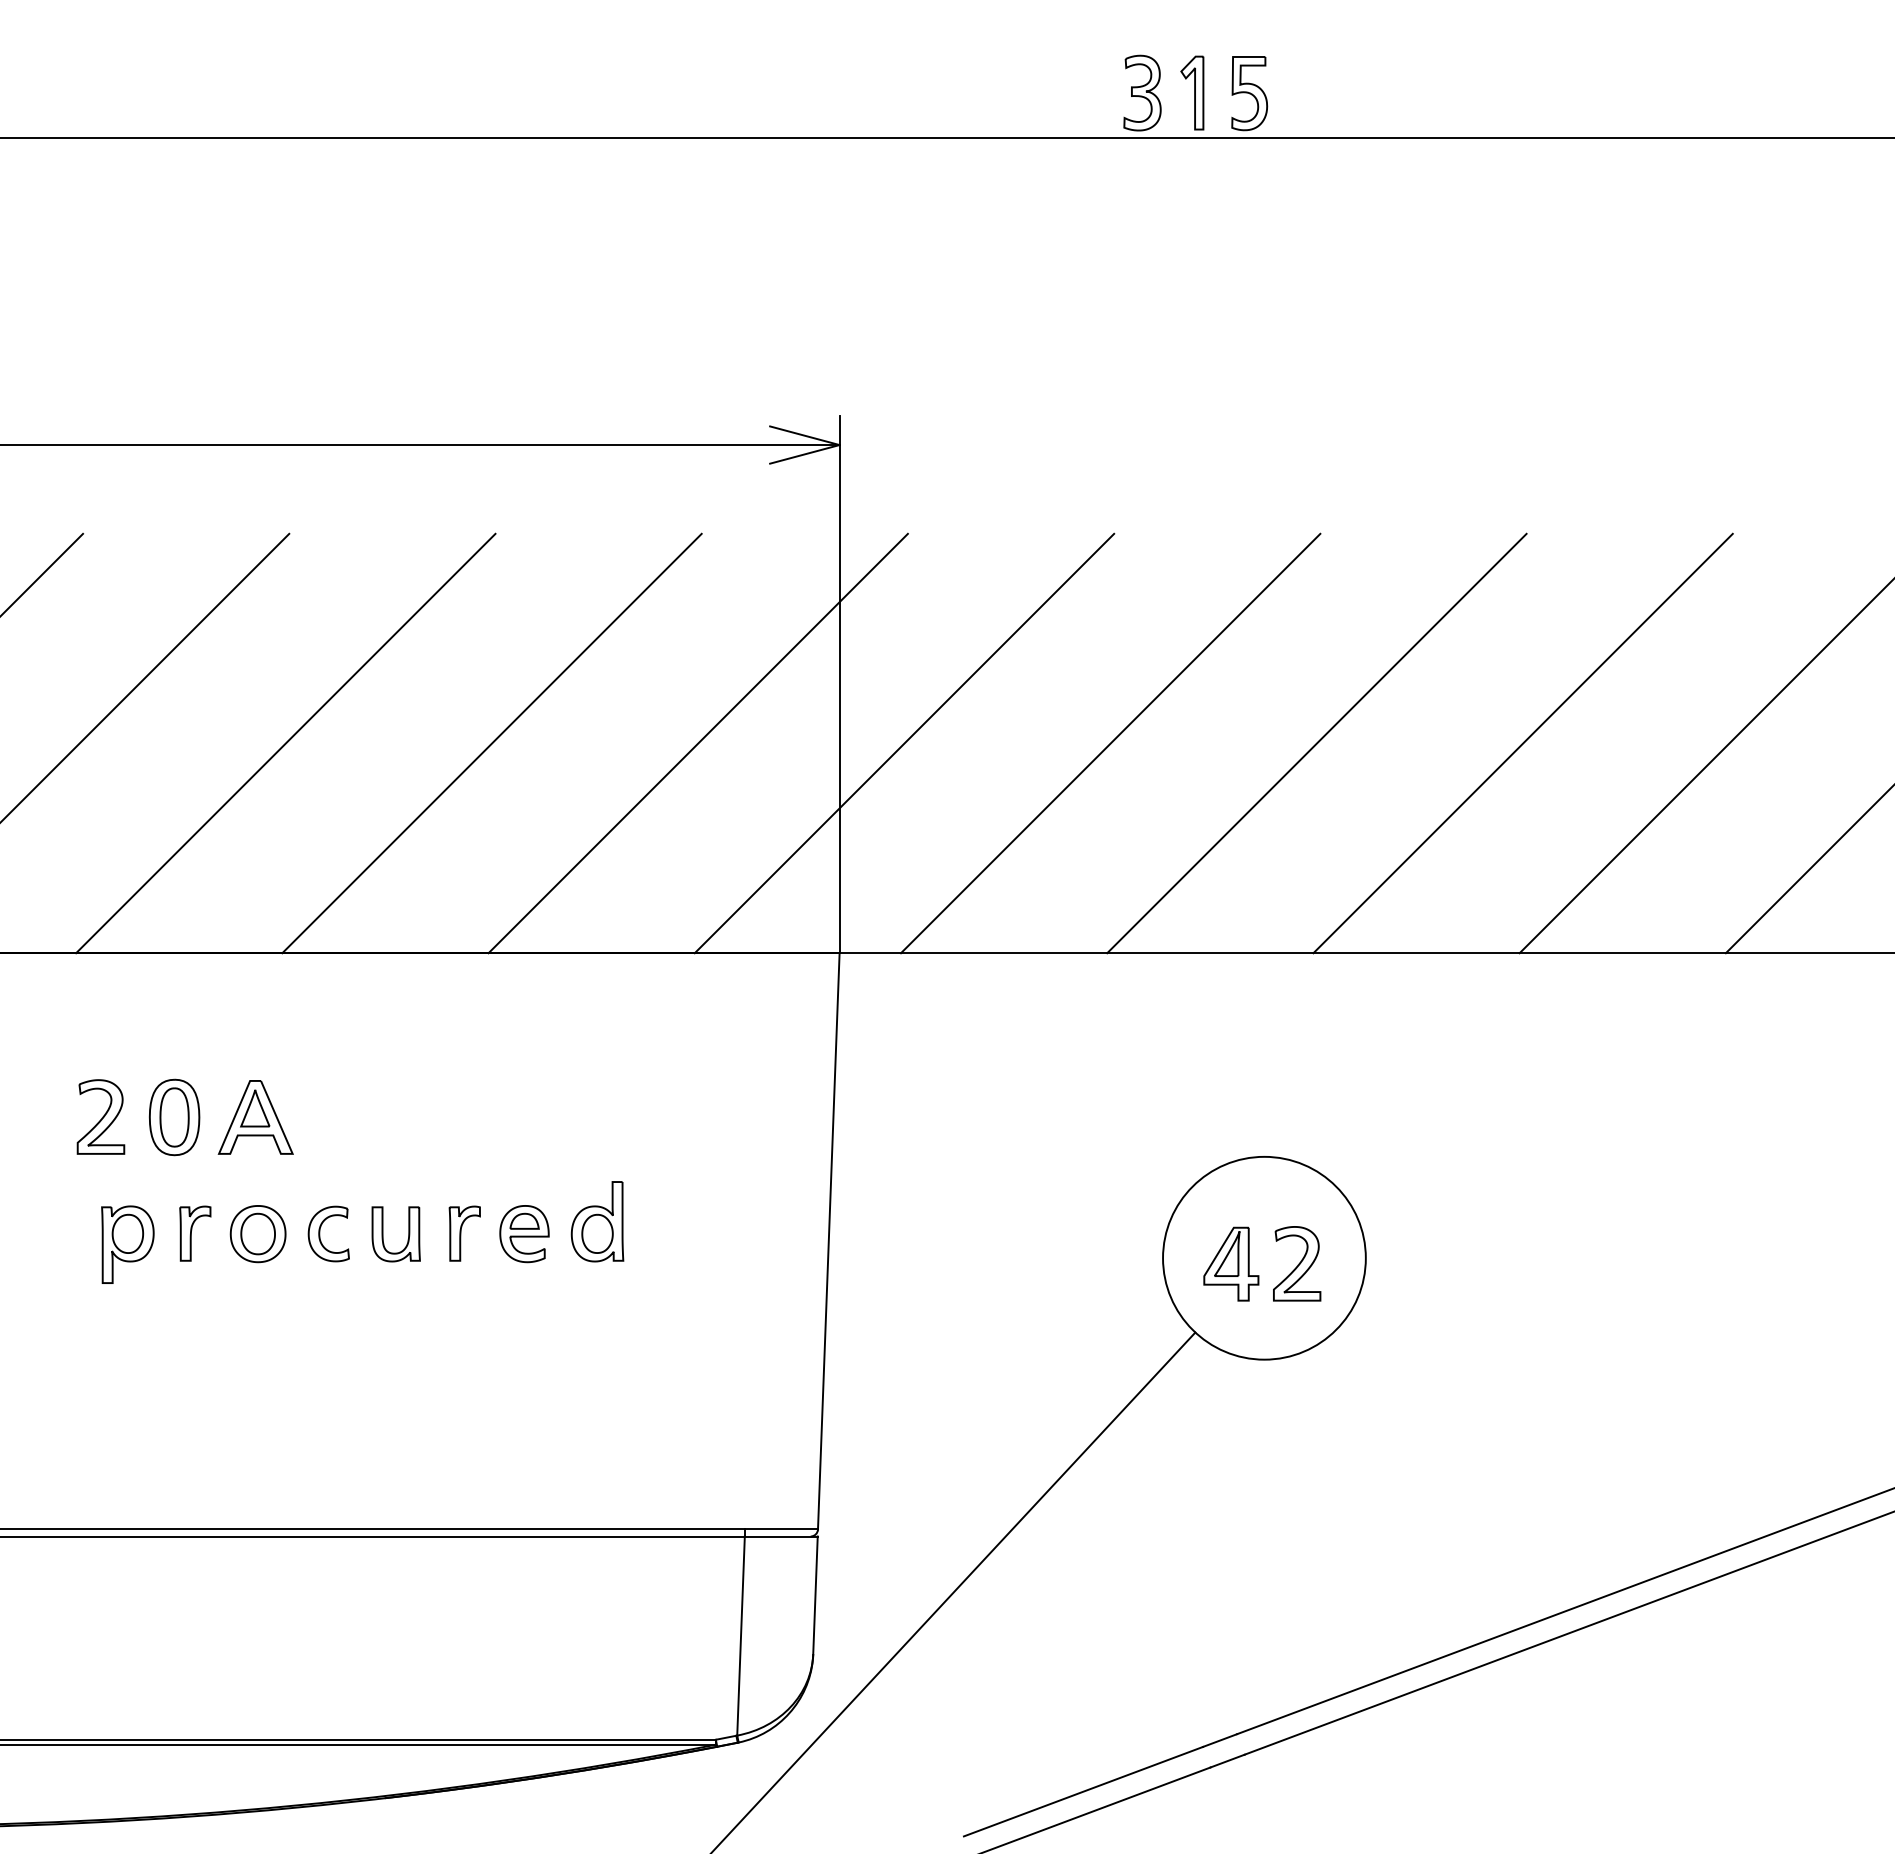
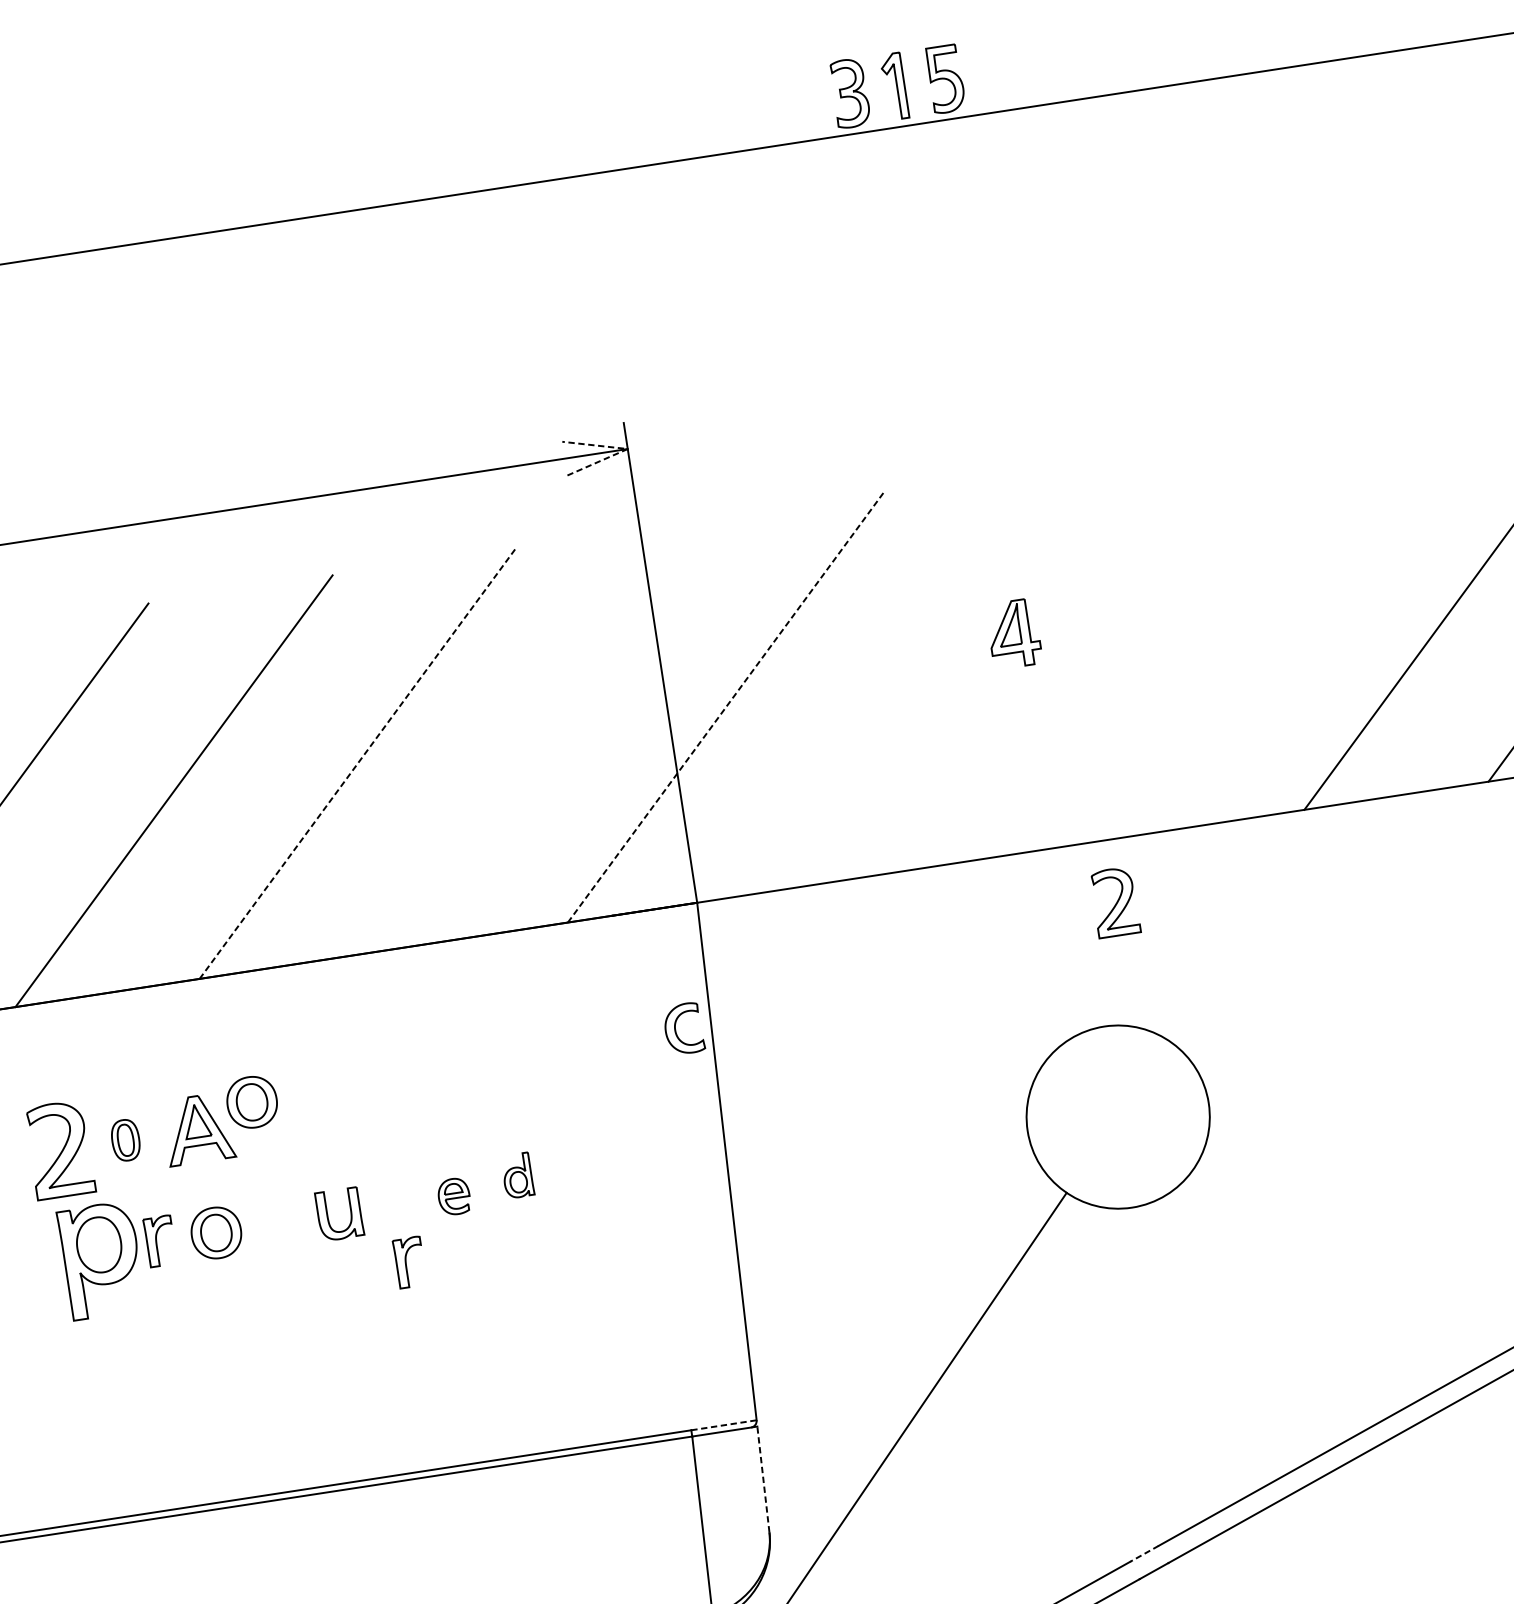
line: (839, 445) -> (627, 449), solid -> dashed
line: (492, 743) -> (358, 762), solid -> dashed
line: (697, 743) -> (541, 734), removed
line: (904, 743) -> (726, 706), solid -> dashed
line: (1110, 743) -> (910, 678), removed
line: (1316, 743) -> (1094, 650), removed
line: (1522, 743) -> (1278, 622), removed
part: (318, 1097) -> (251, 1102), added
part: (100, 1116) -> (59, 1149), size x1.4
part: (174, 1117) -> (125, 1140), size x0.6
part: (597, 1221) -> (517, 1175), size x0.6
part: (320, 1233) -> (676, 1029), moved
part: (464, 1233) -> (409, 1262), moved
part: (524, 1234) -> (454, 1196), size x0.7
part: (127, 1244) -> (101, 1260), size x1.6
part: (1231, 1263) -> (1014, 633), moved
part: (1297, 1263) -> (1115, 902), moved
line: (781, 1529) -> (724, 1425), solid -> dashed
line: (815, 1595) -> (763, 1479), solid -> dashed
line: (1219, 1740) -> (1143, 1553), solid -> dashed

